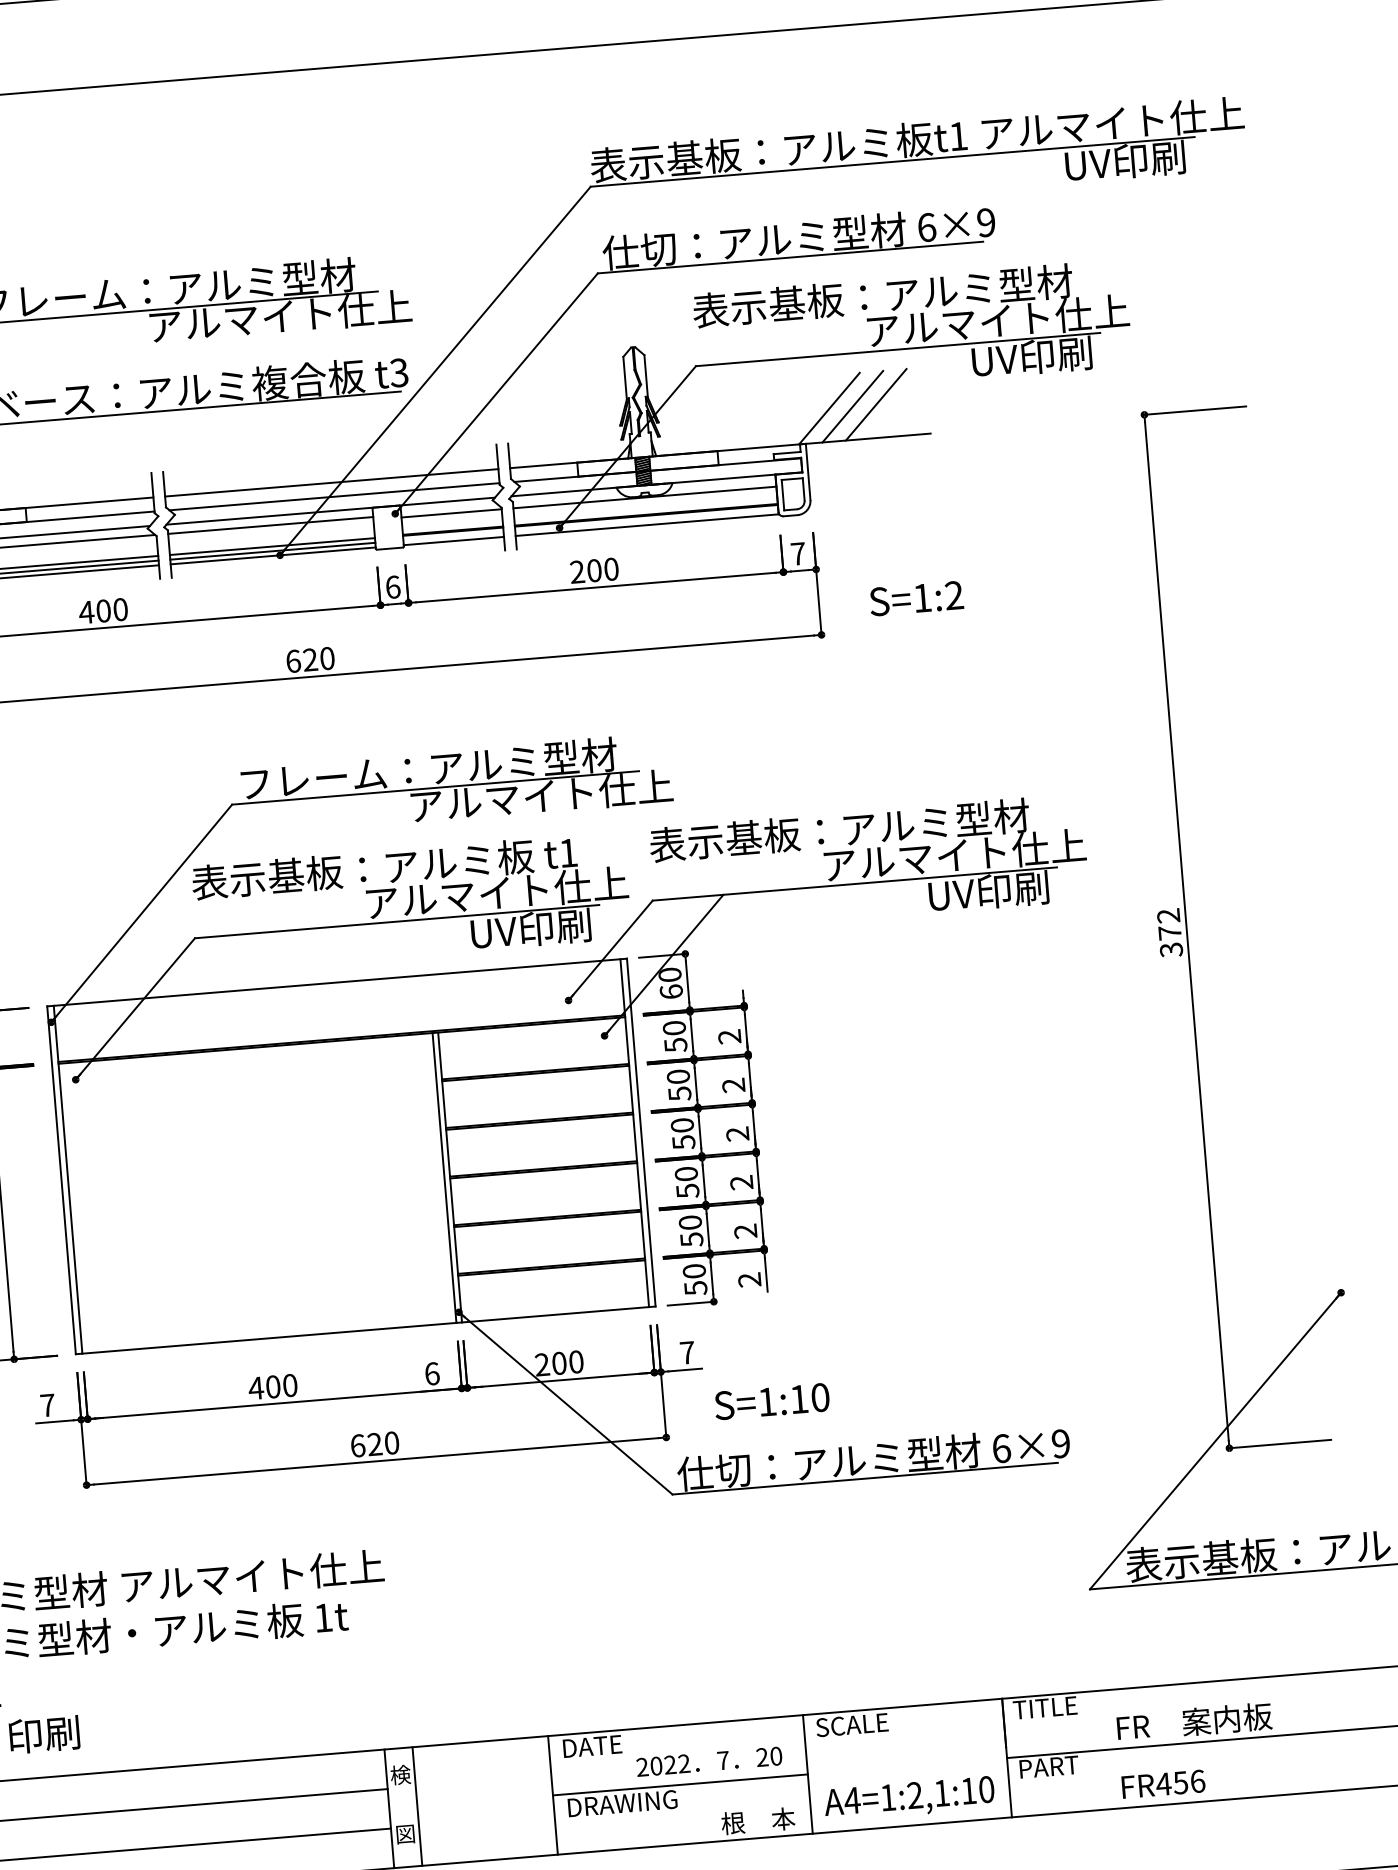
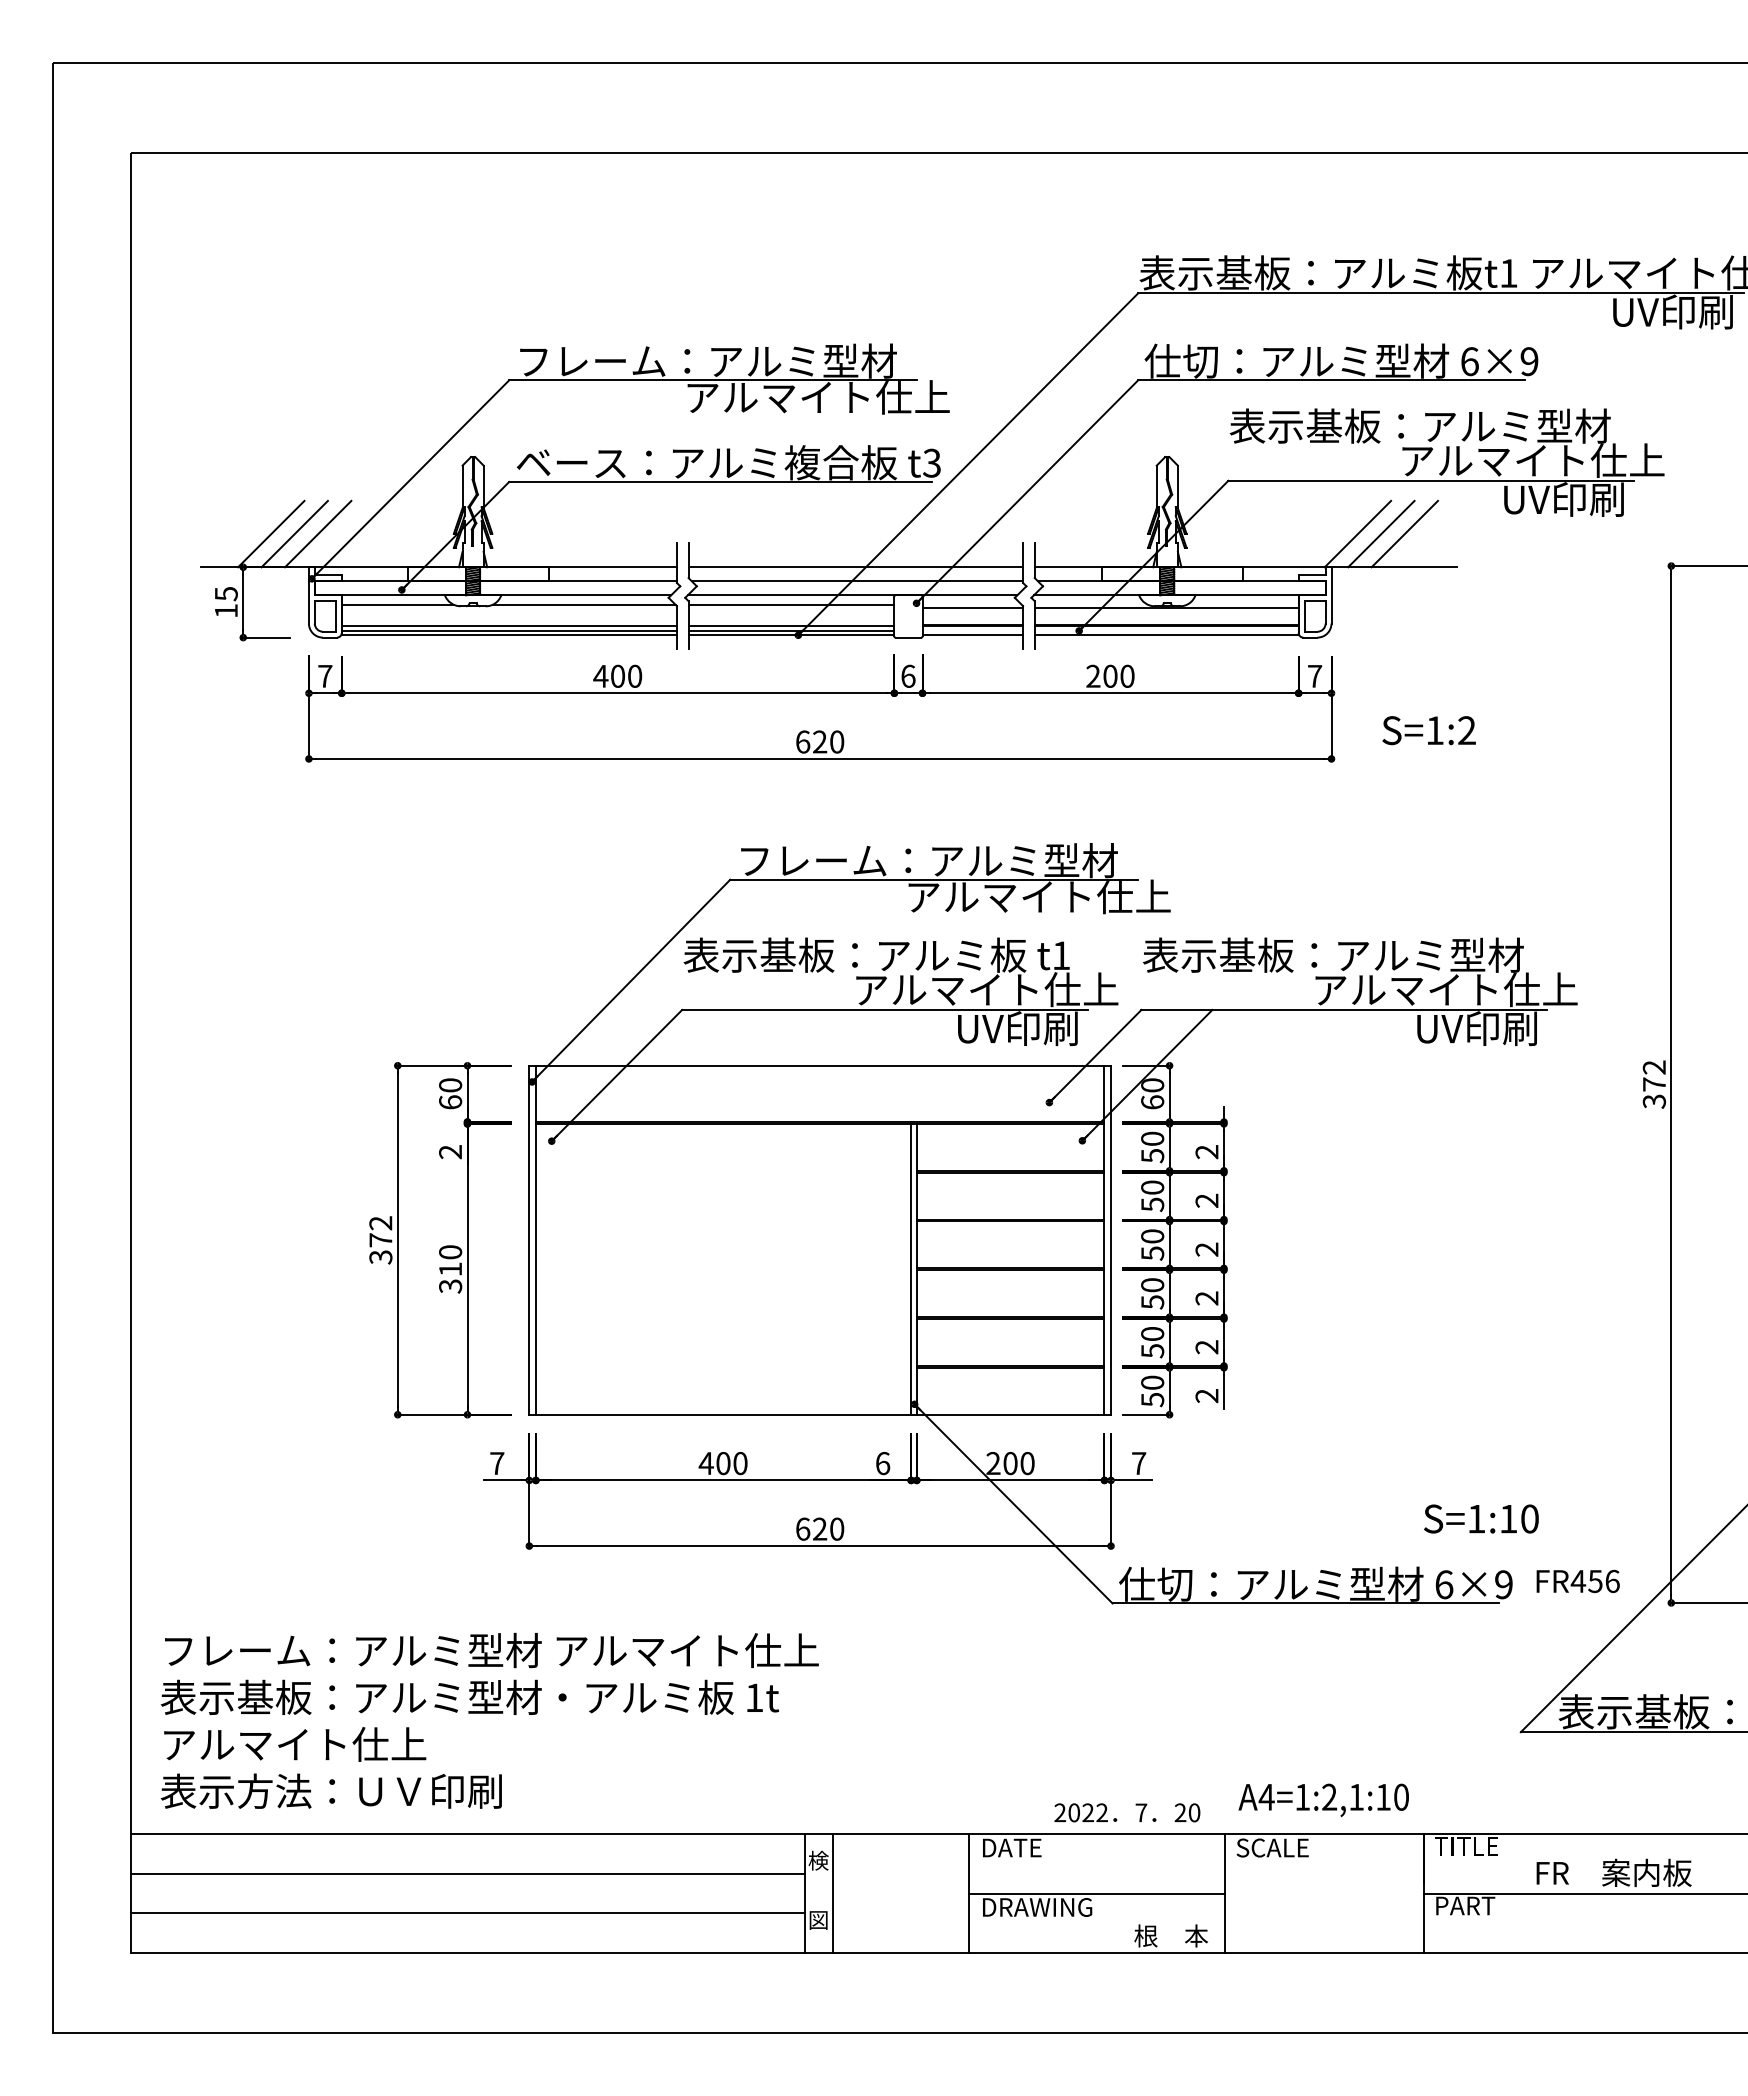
text: (772, 1401) -> (1481, 1518), moved
text: (709, 1761) -> (1127, 1812), moved
text: (1162, 1784) -> (1577, 1581), moved
text: (909, 1799) -> (1323, 1800), moved

